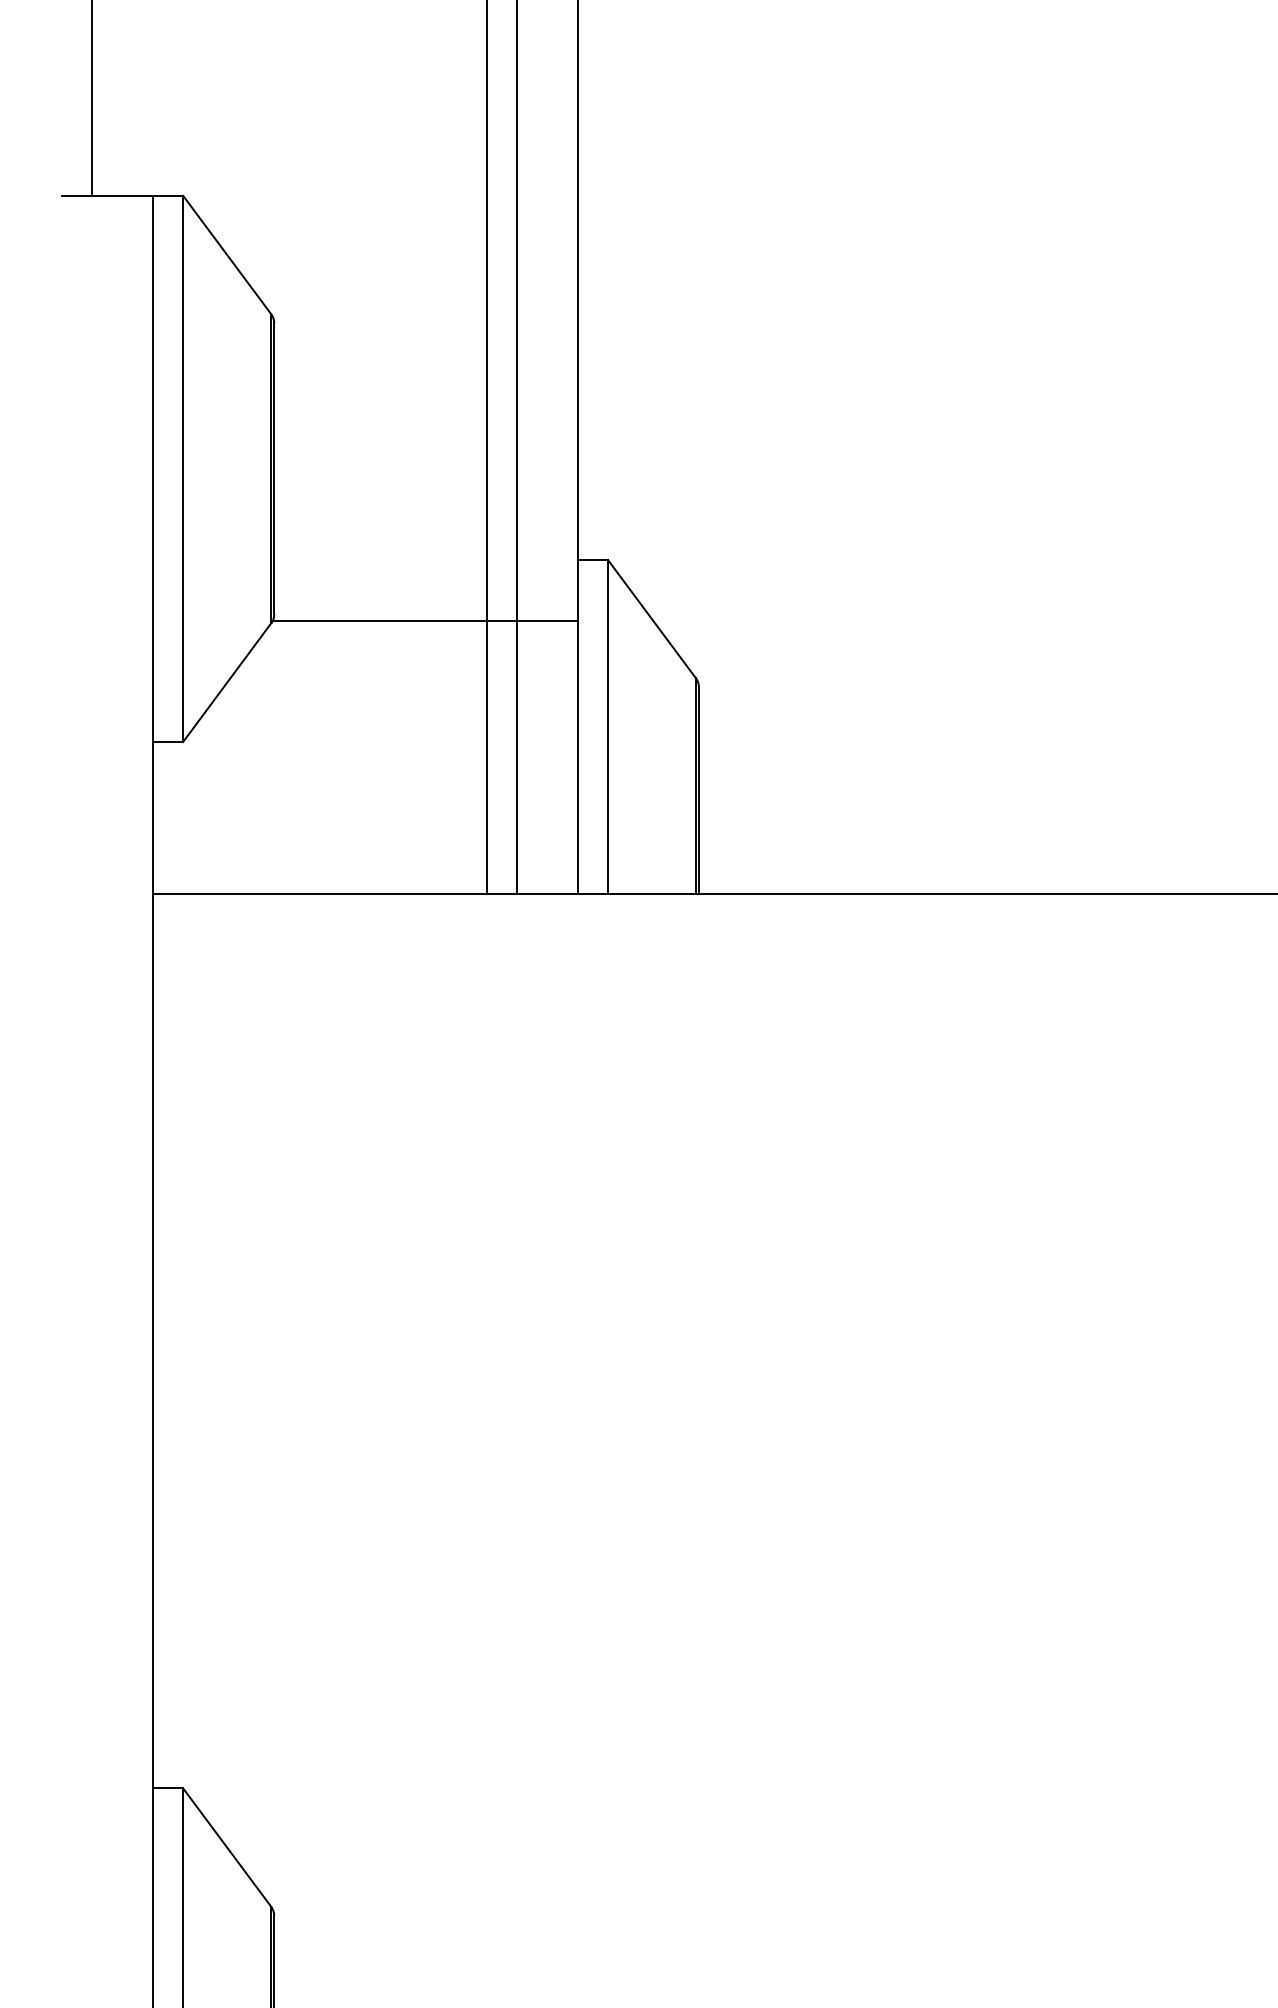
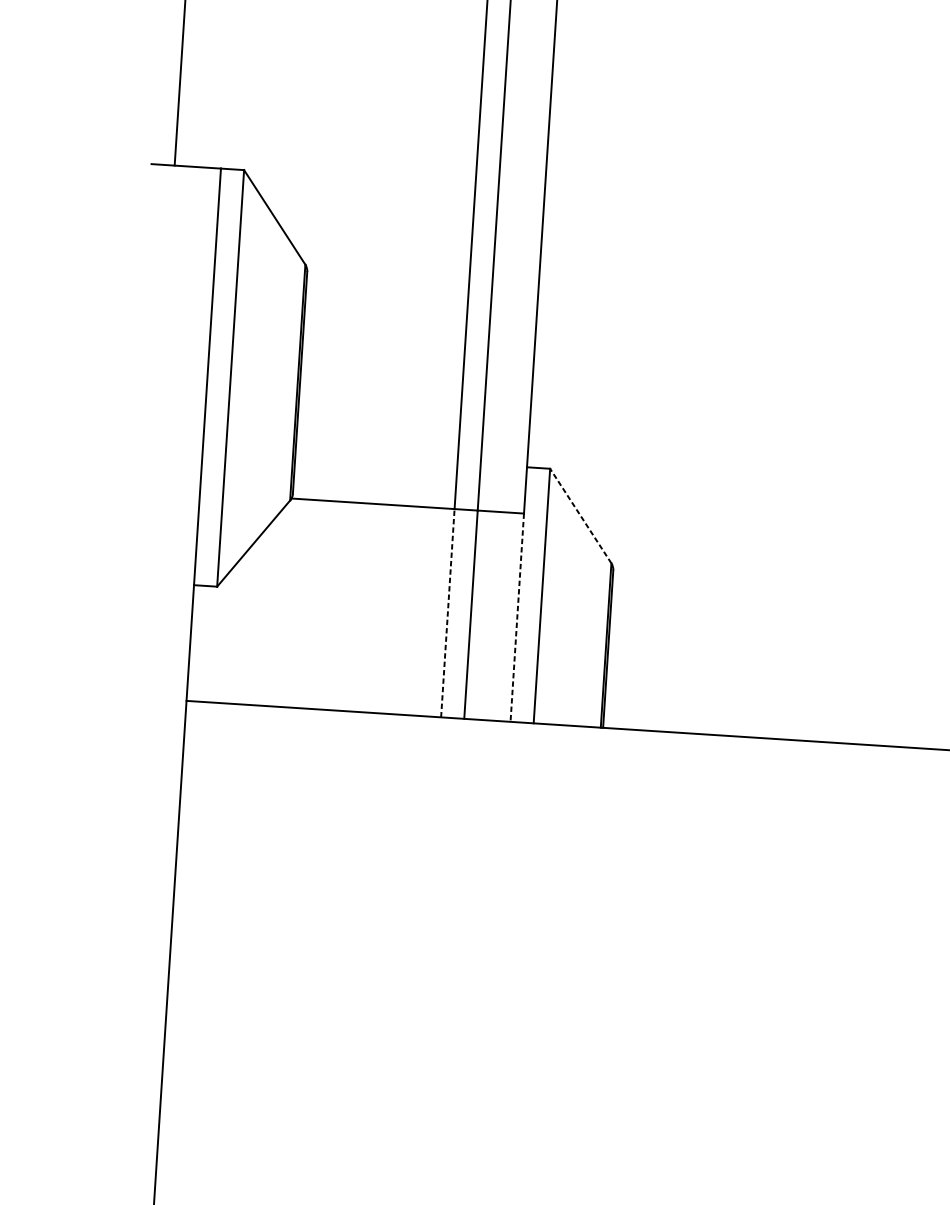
line: (651, 619) -> (580, 516), solid -> dashed
line: (486, 757) -> (447, 613), solid -> dashed
line: (577, 757) -> (517, 618), solid -> dashed

